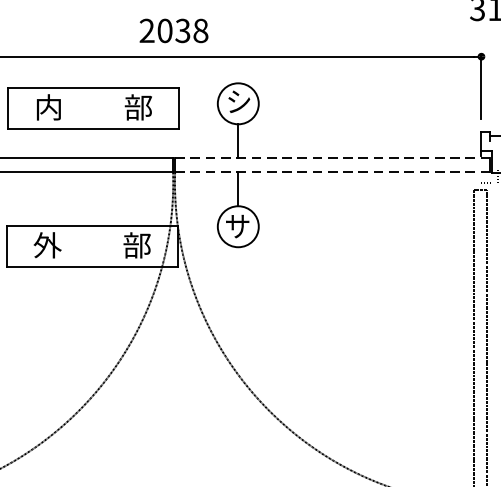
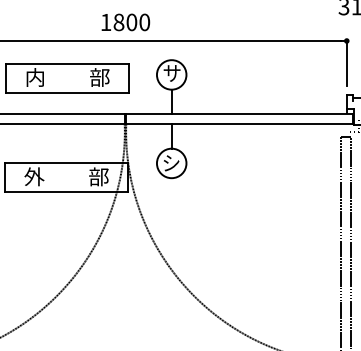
text: (174, 31) -> (125, 22), 2038 -> 1800
text: (238, 101) -> (171, 73), シ -> サ
line: (333, 158) -> (240, 114), dashed -> solid
line: (333, 172) -> (240, 124), dashed -> solid
text: (236, 225) -> (170, 162), サ -> シ

